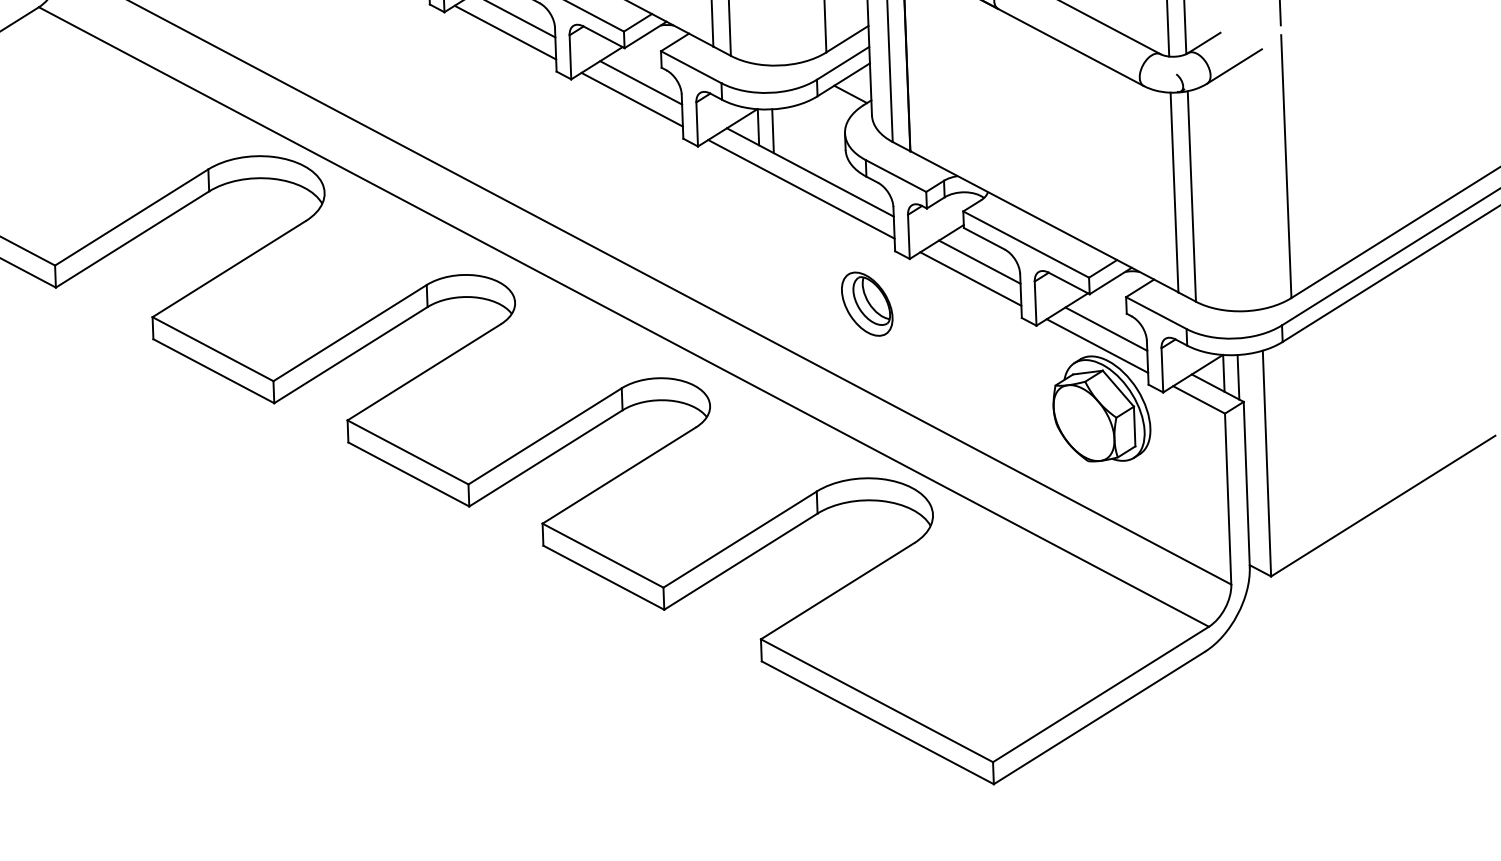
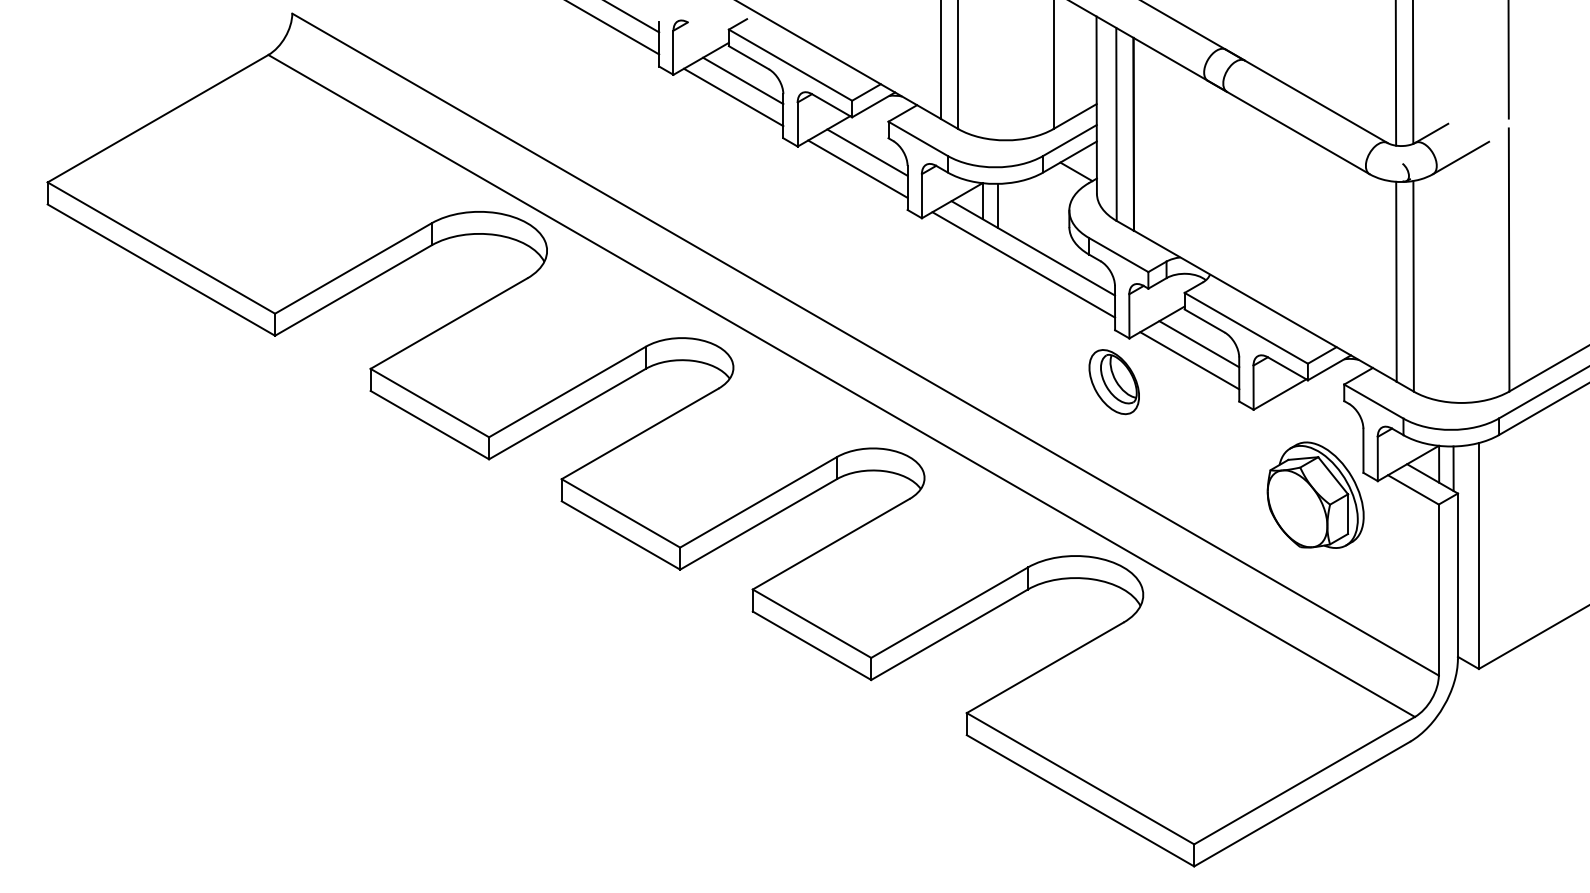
part: (866, 304) -> (1113, 382), moved
line: (1106, 328) -> (1323, 415), removed
line: (1097, 346) -> (1313, 432), removed

